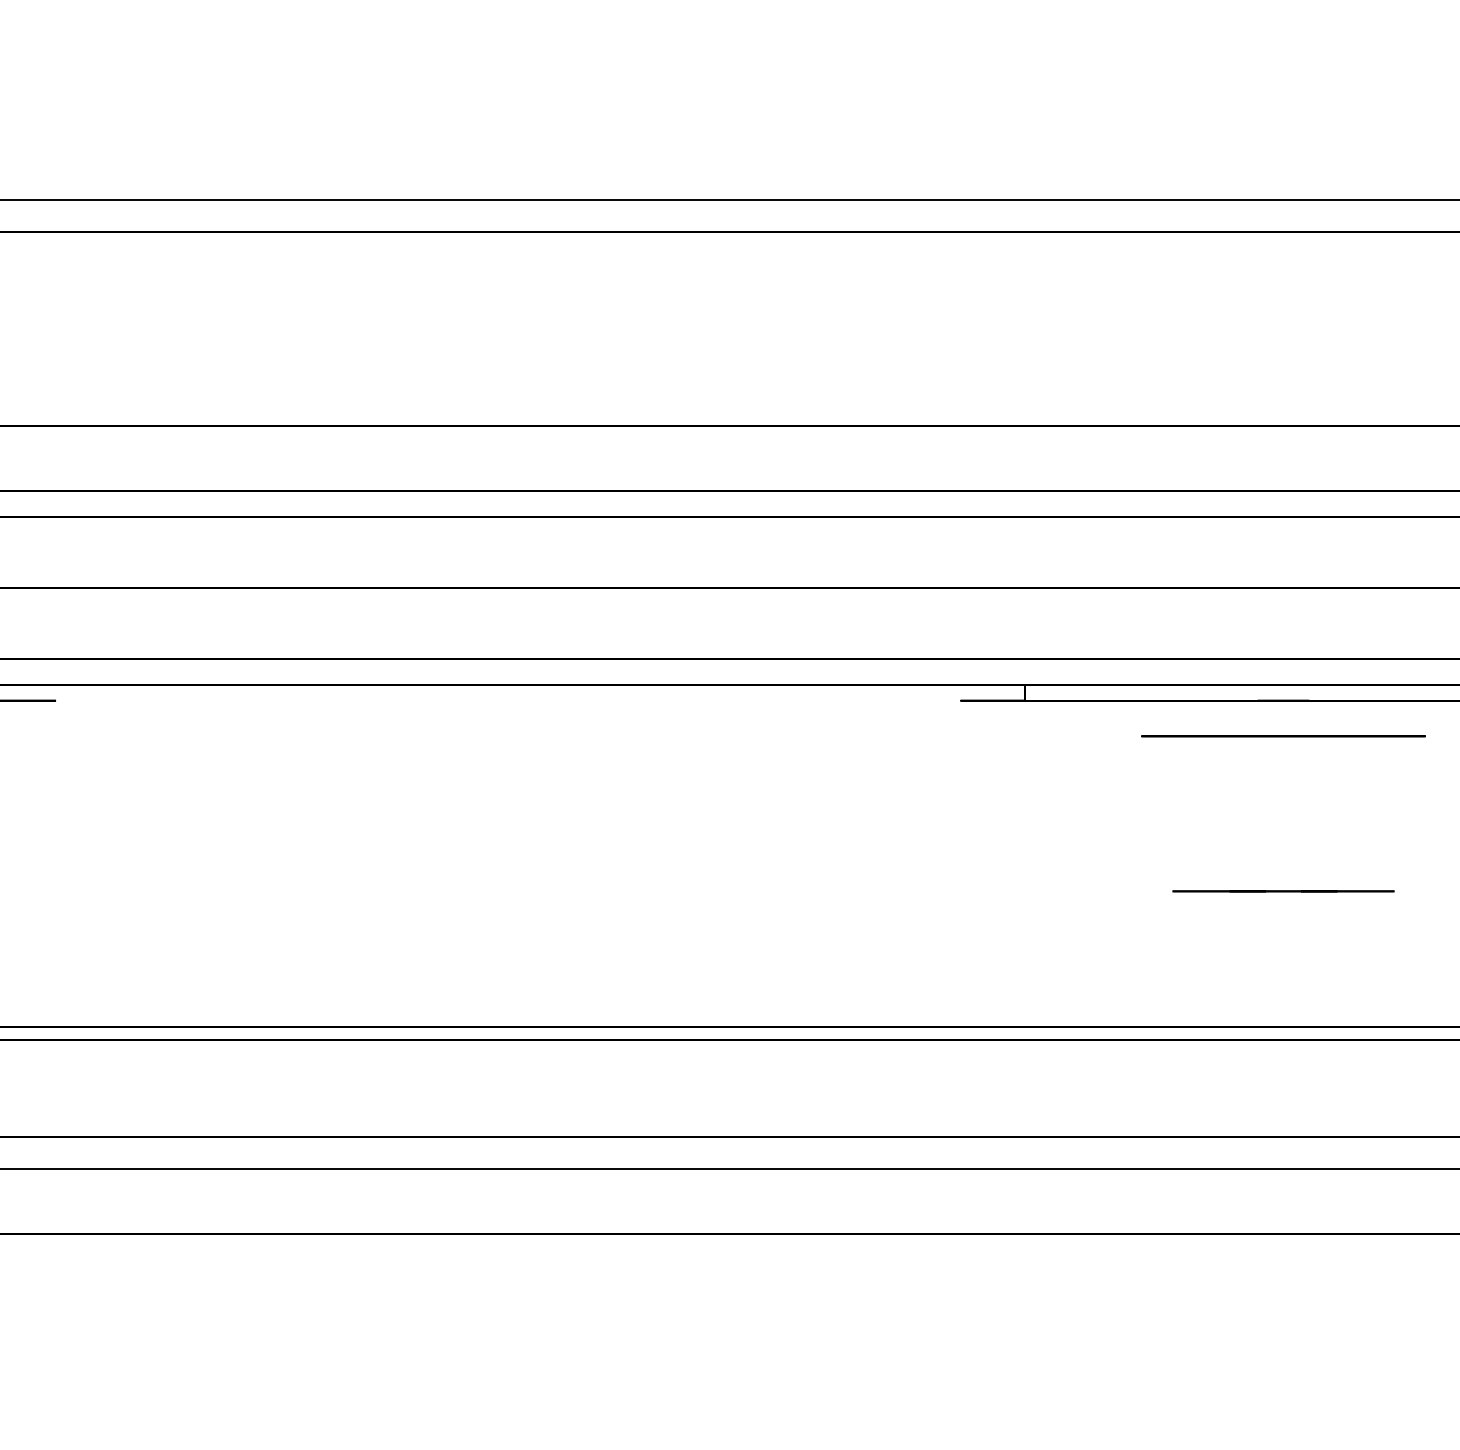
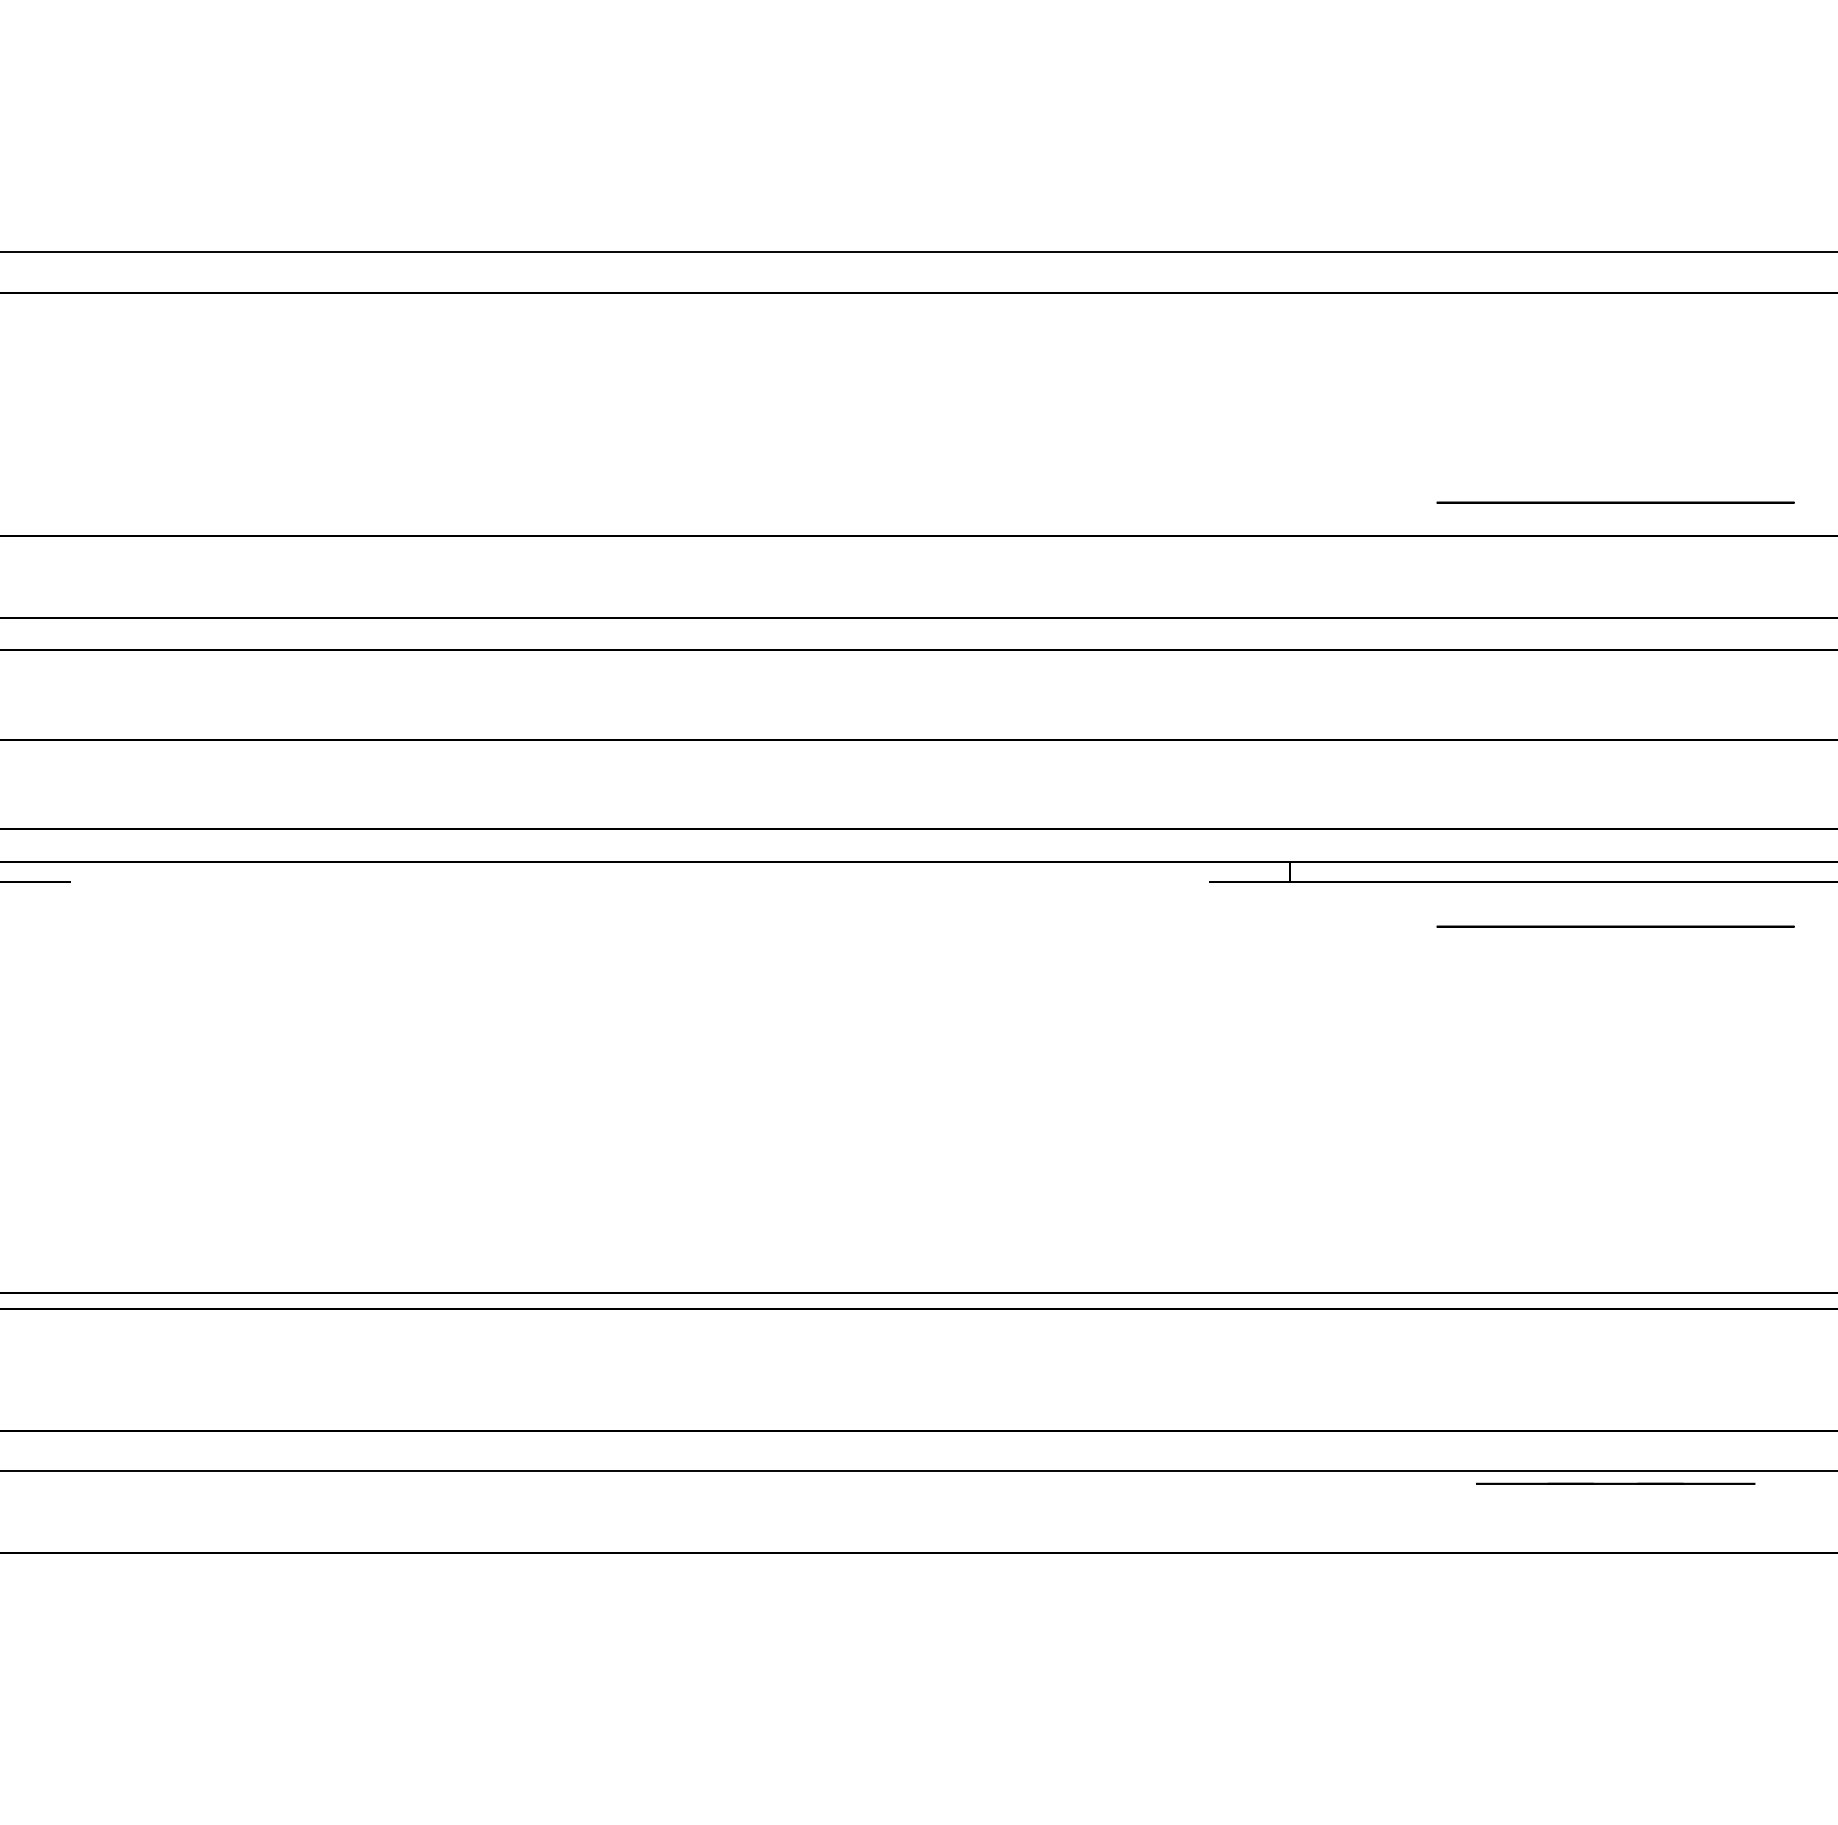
circle: (1283, 399) -> (1615, 502), added
line: (1283, 891) -> (1615, 1483), moved

